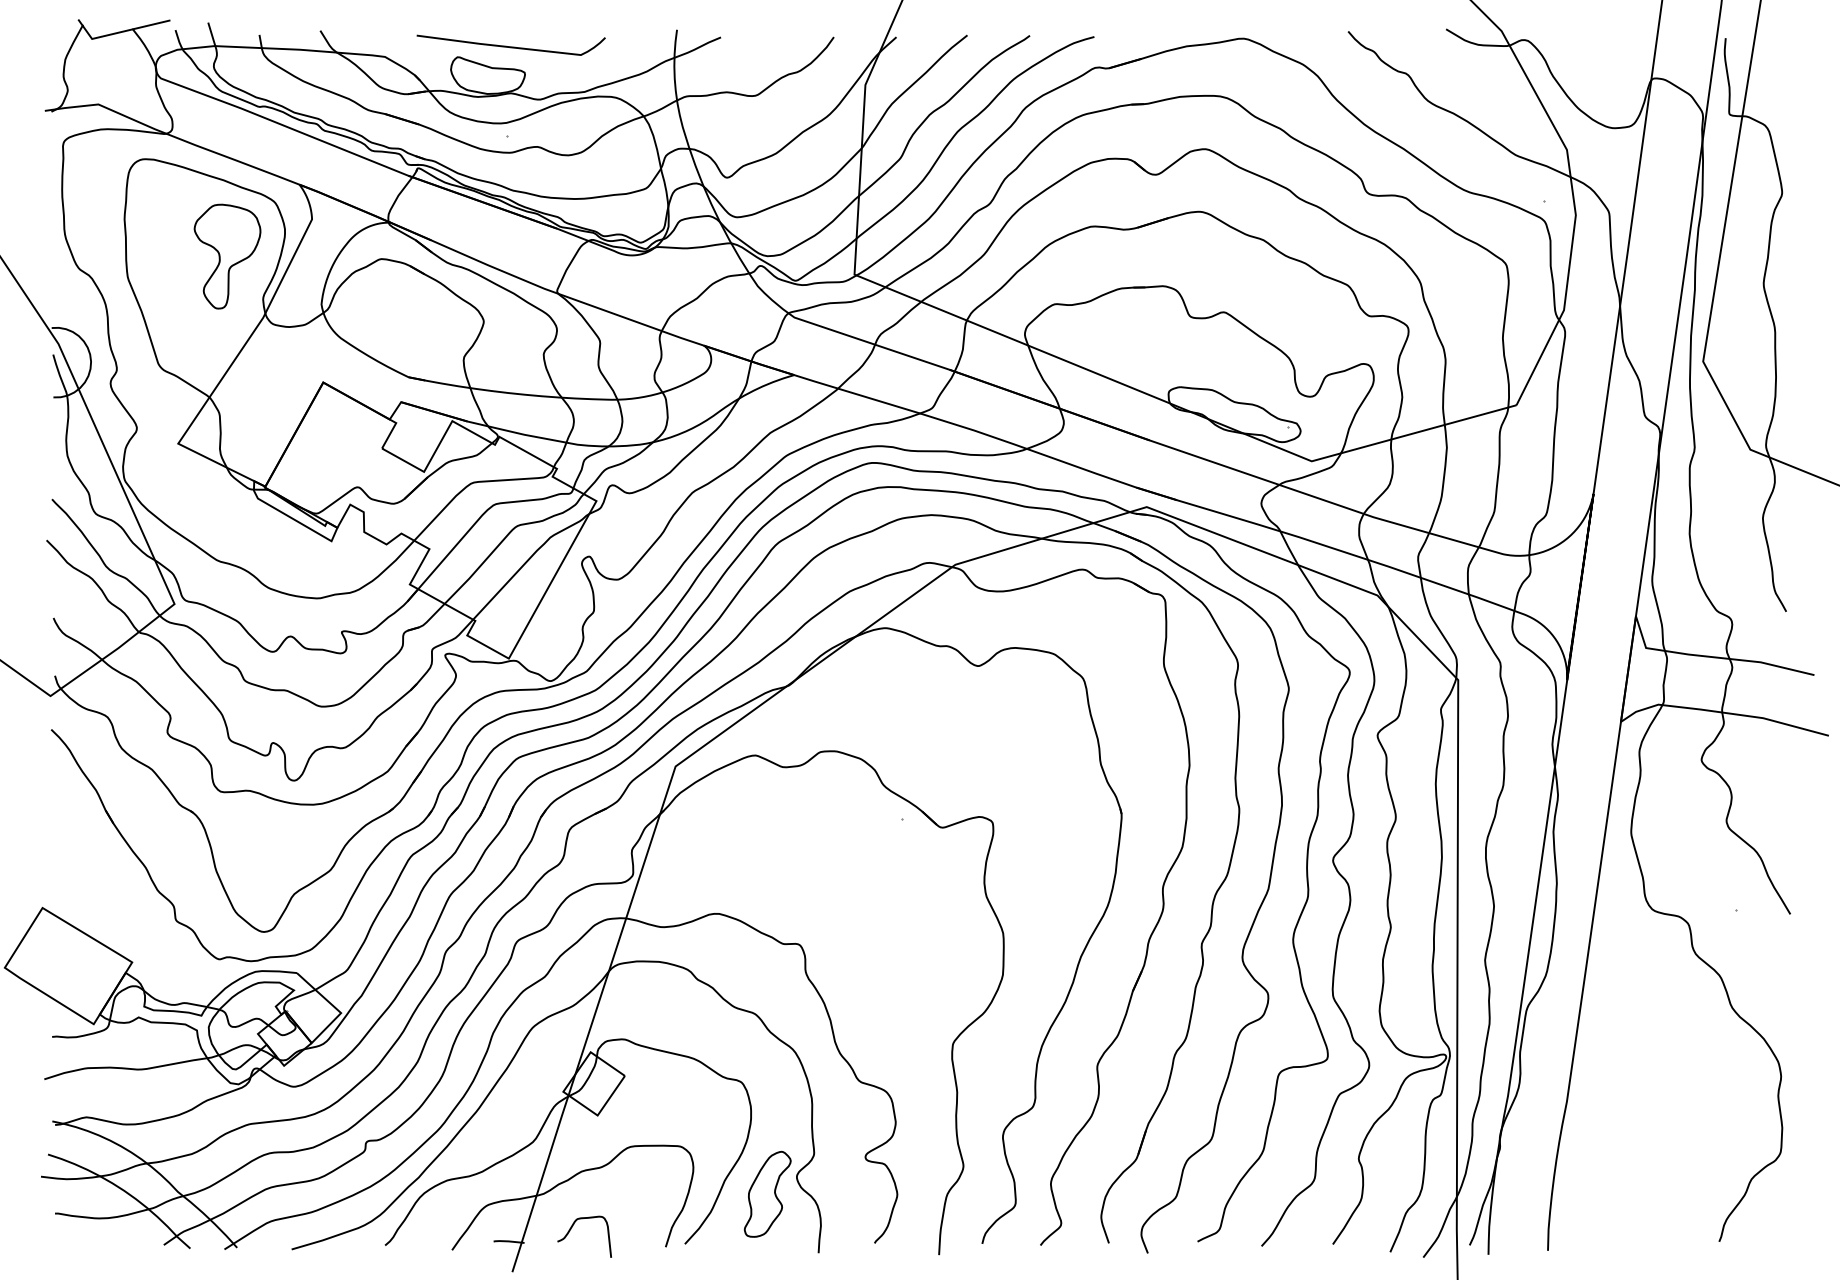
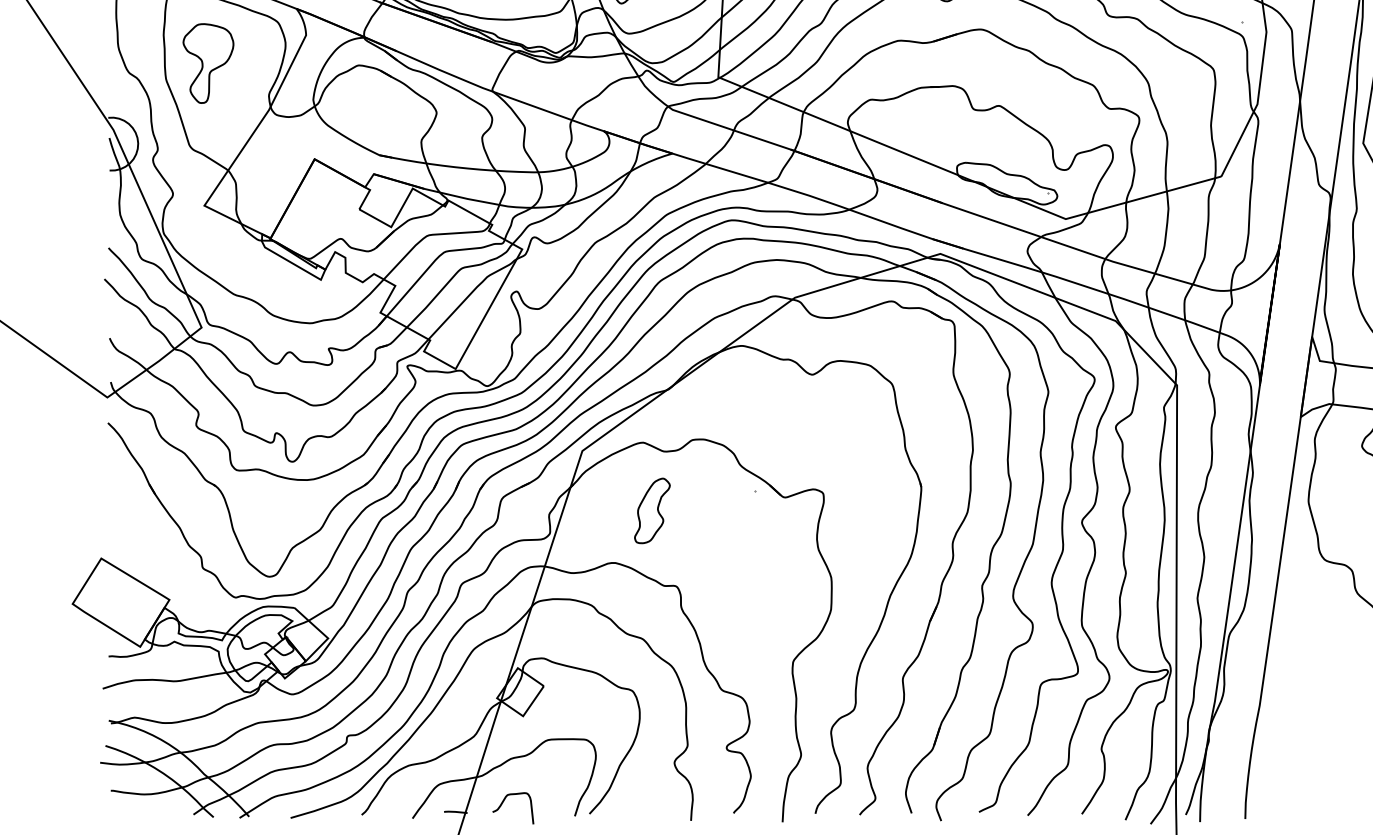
part: (227, 256) -> (208, 63), moved
part: (767, 1193) -> (652, 510), moved

